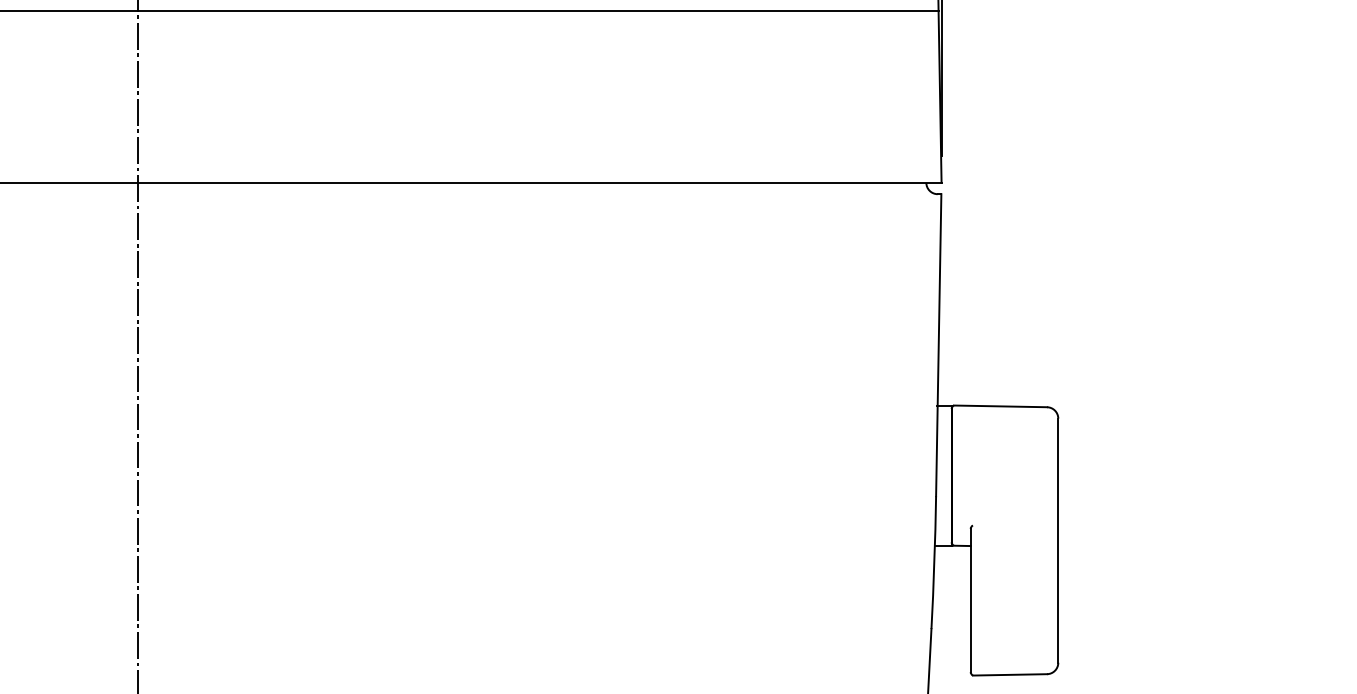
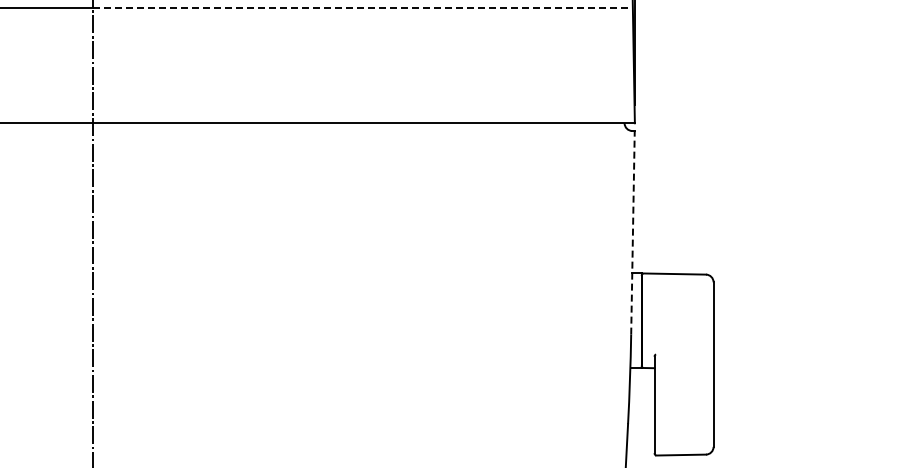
line: (539, 11) -> (363, 7), solid -> dashed
line: (938, 344) -> (632, 232), solid -> dashed

